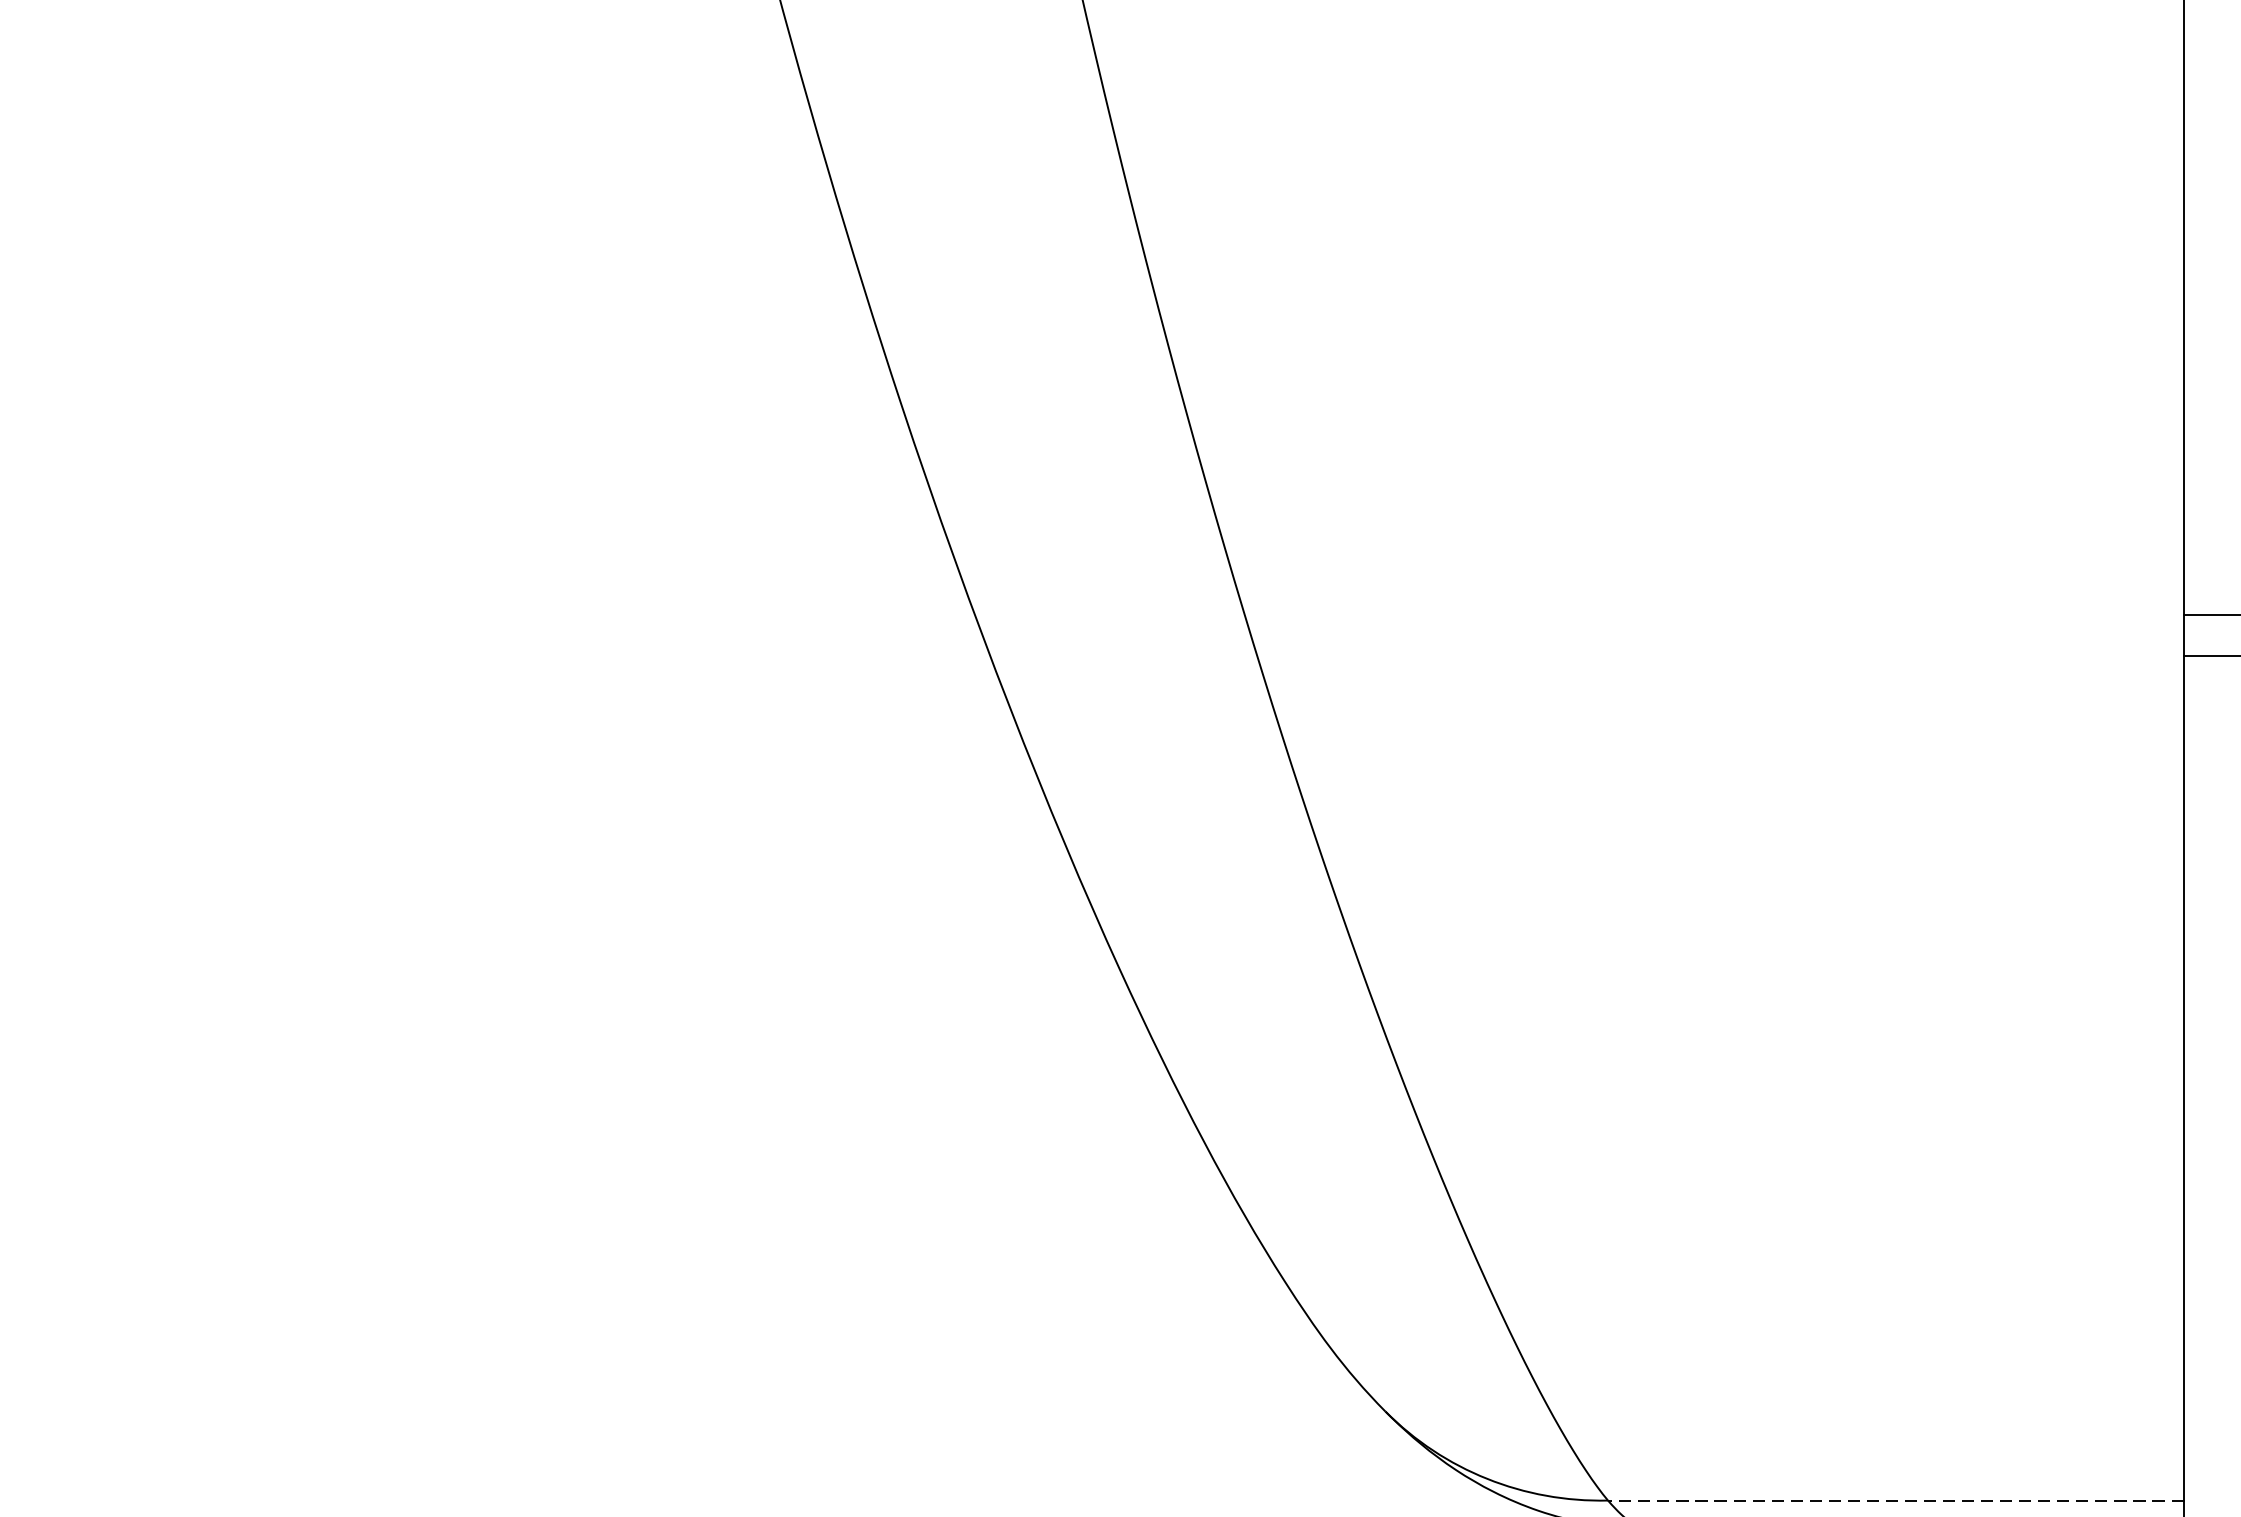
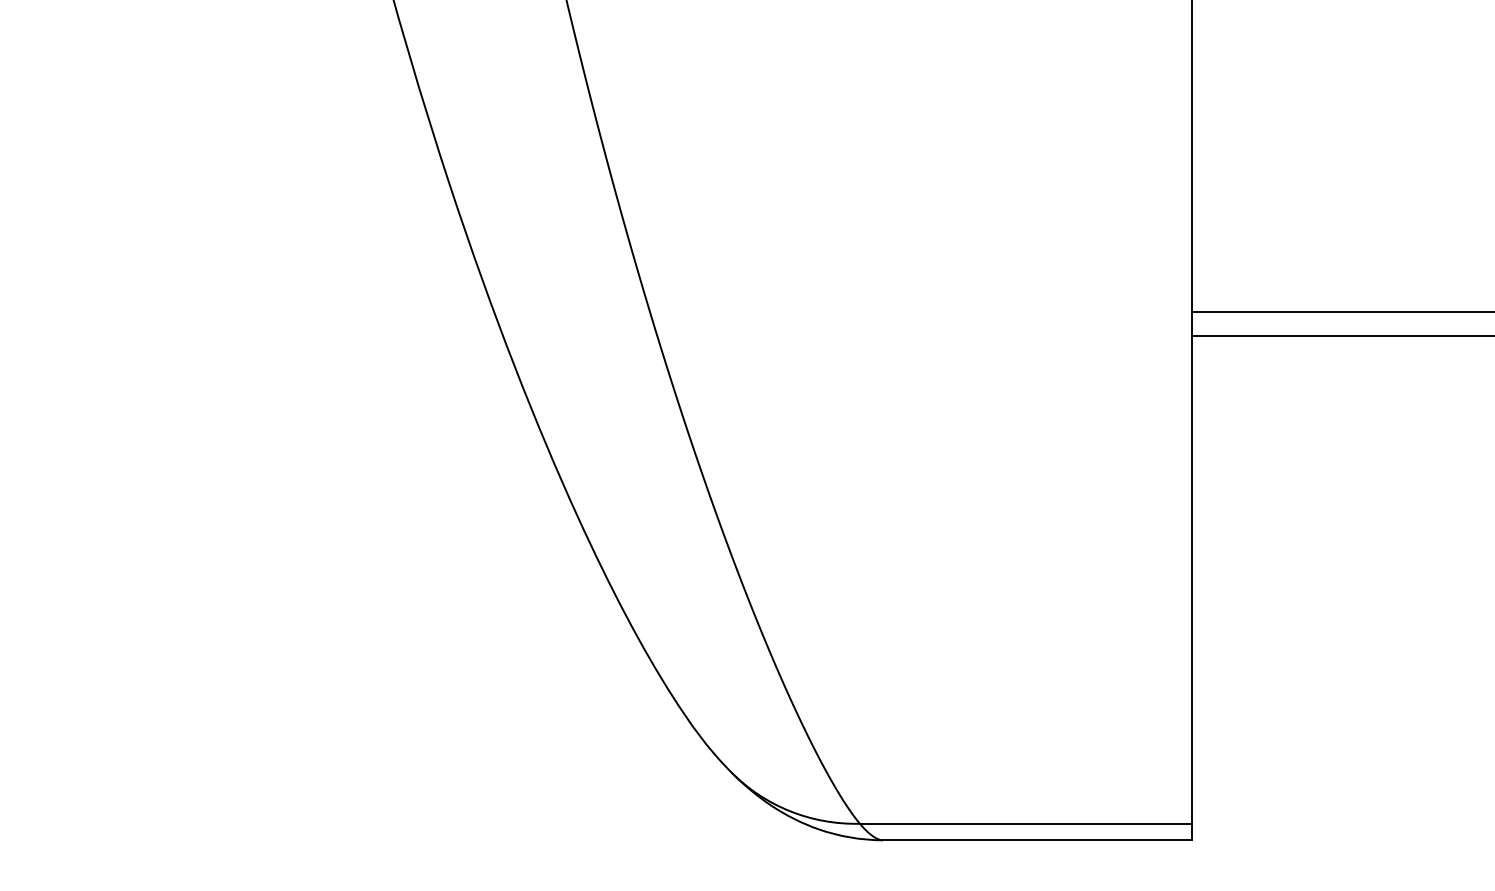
line: (1894, 1500) -> (1025, 823), dashed -> solid

